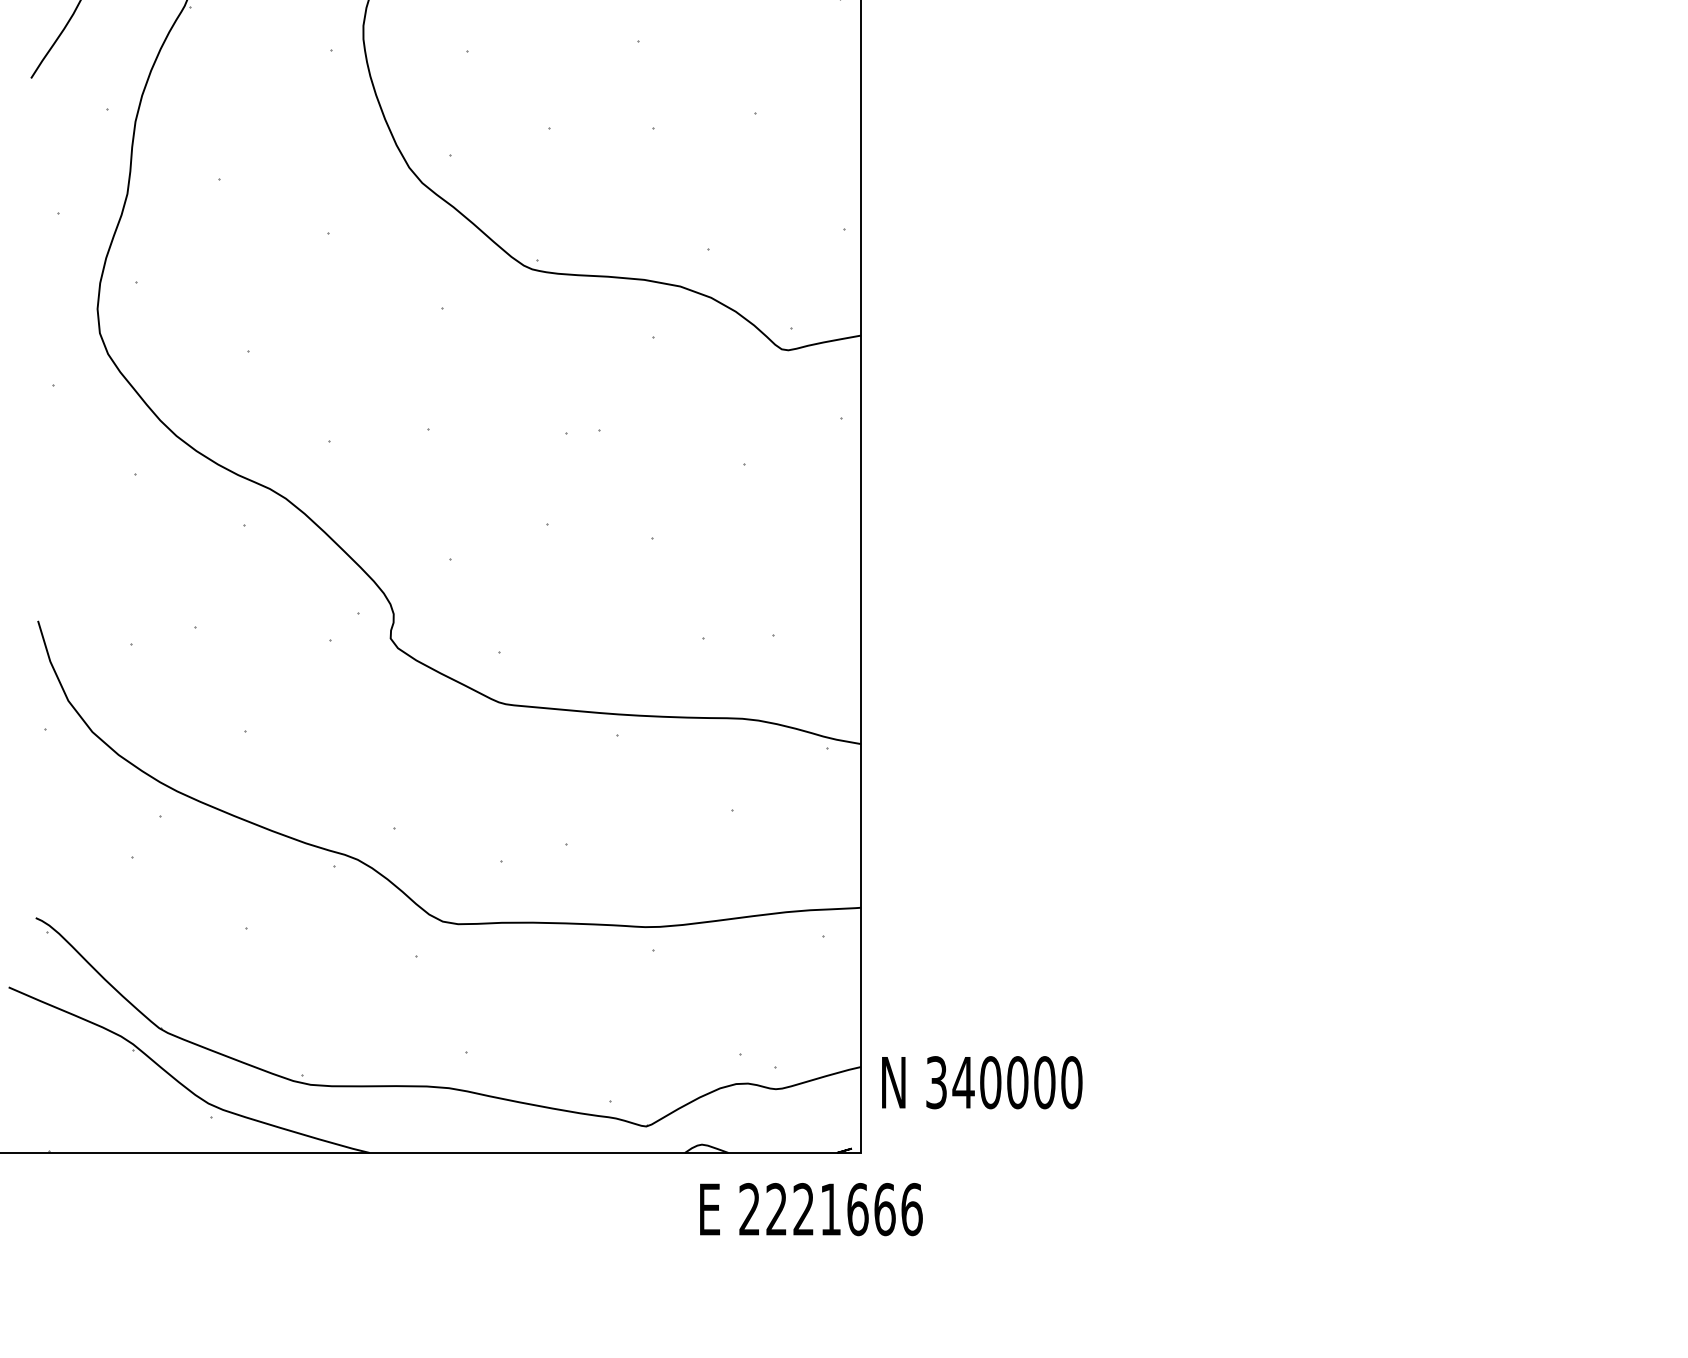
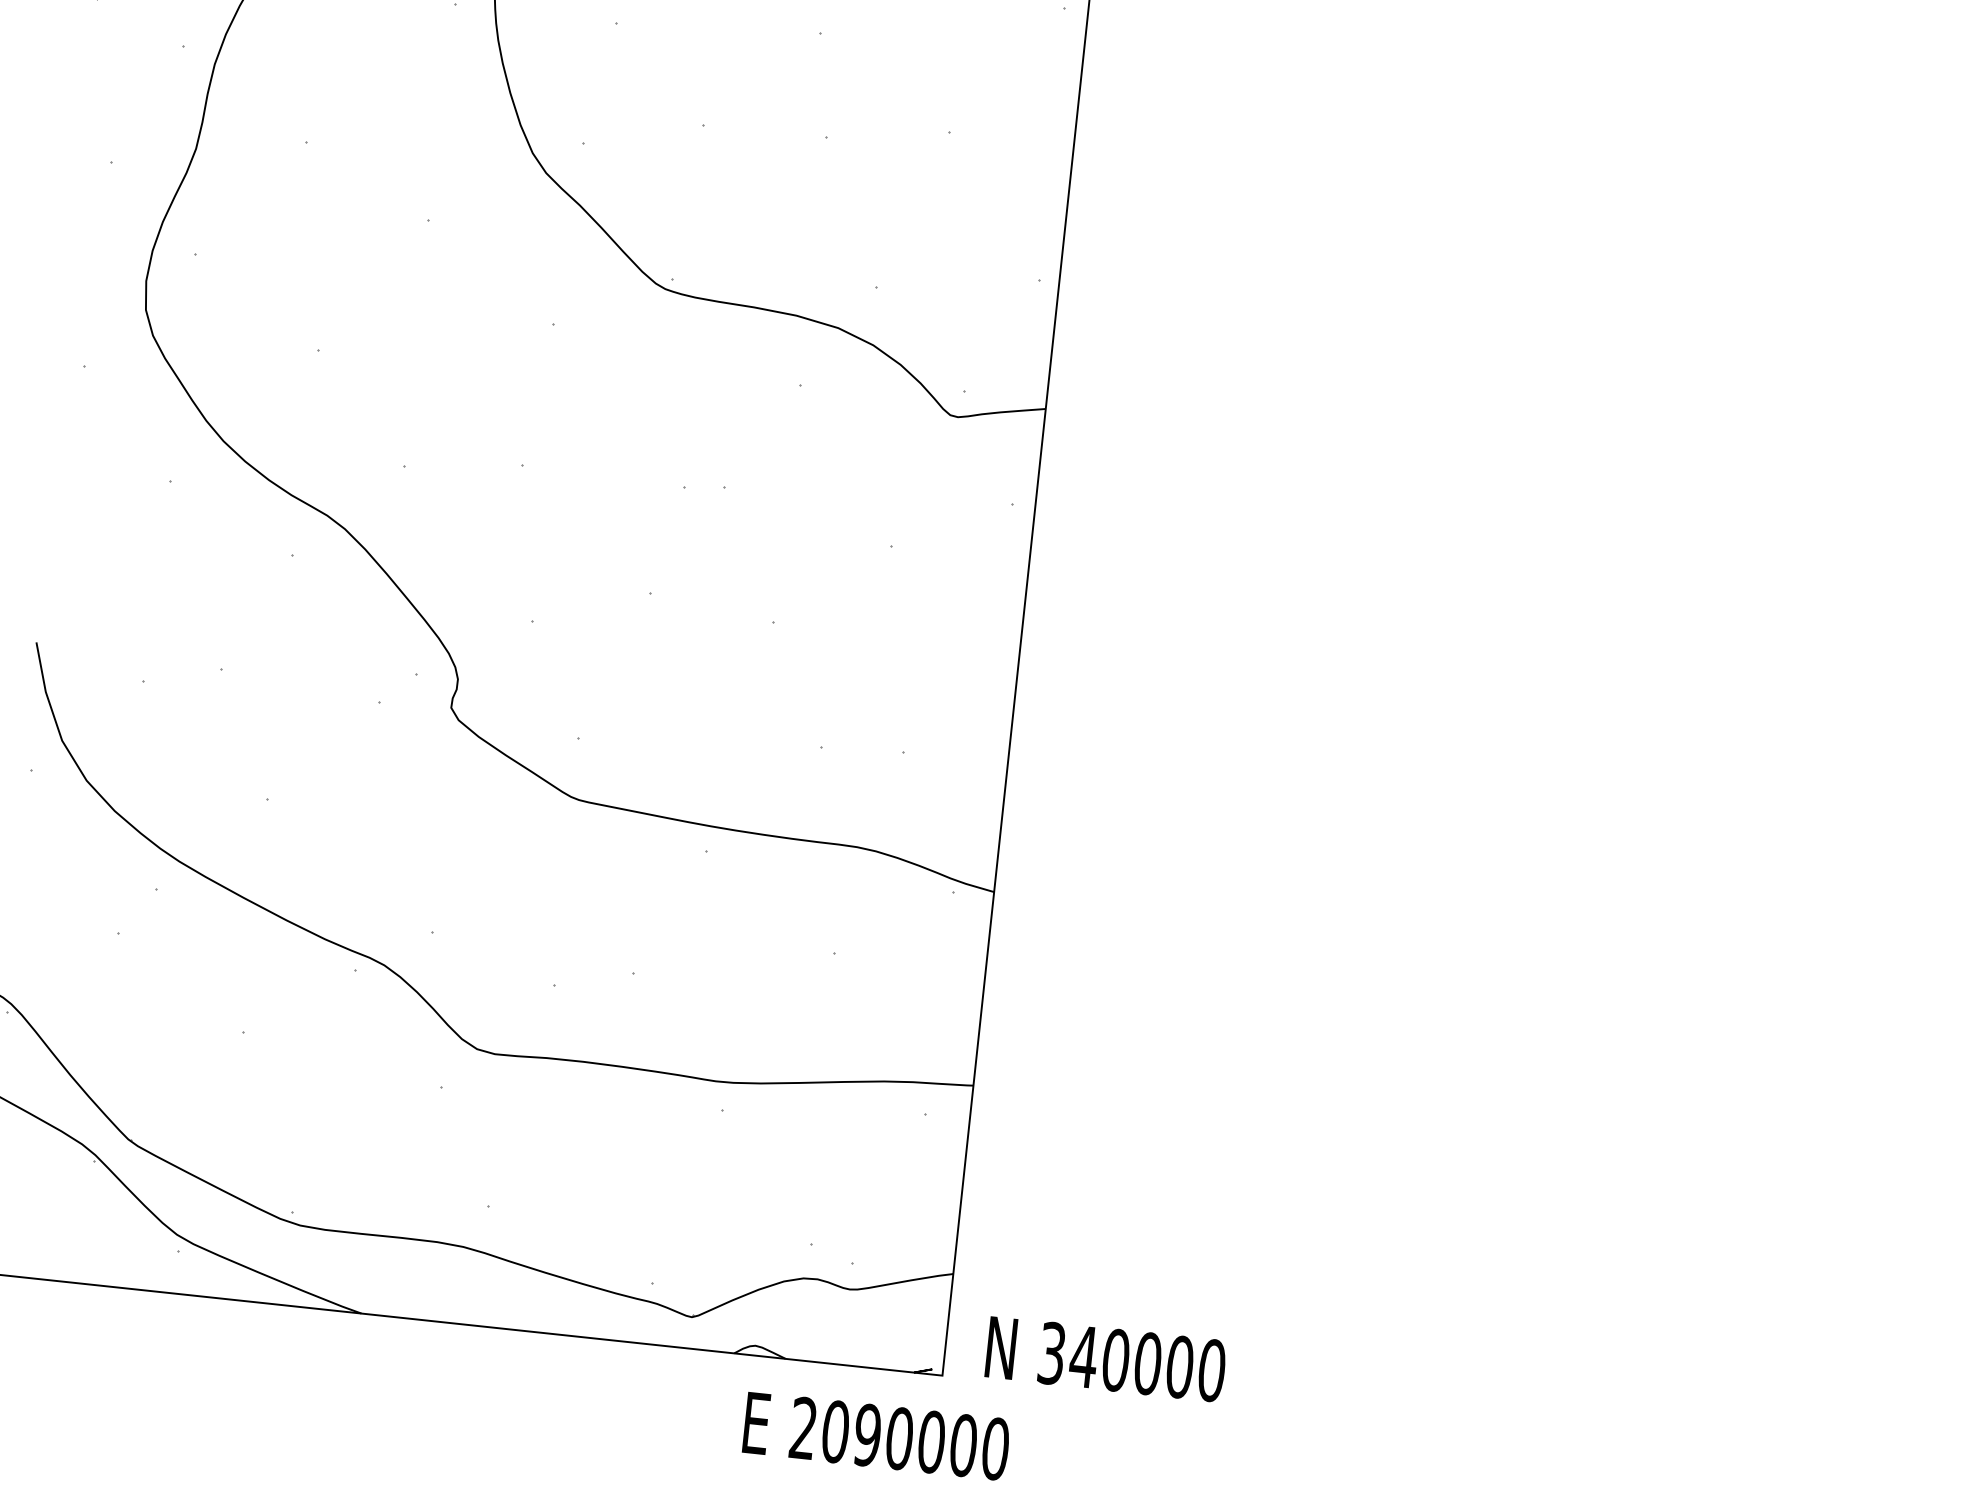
text: (982, 1082) -> (1106, 1359), moved
text: (844, 1209) -> (915, 1440), 2221666 -> 2090000

